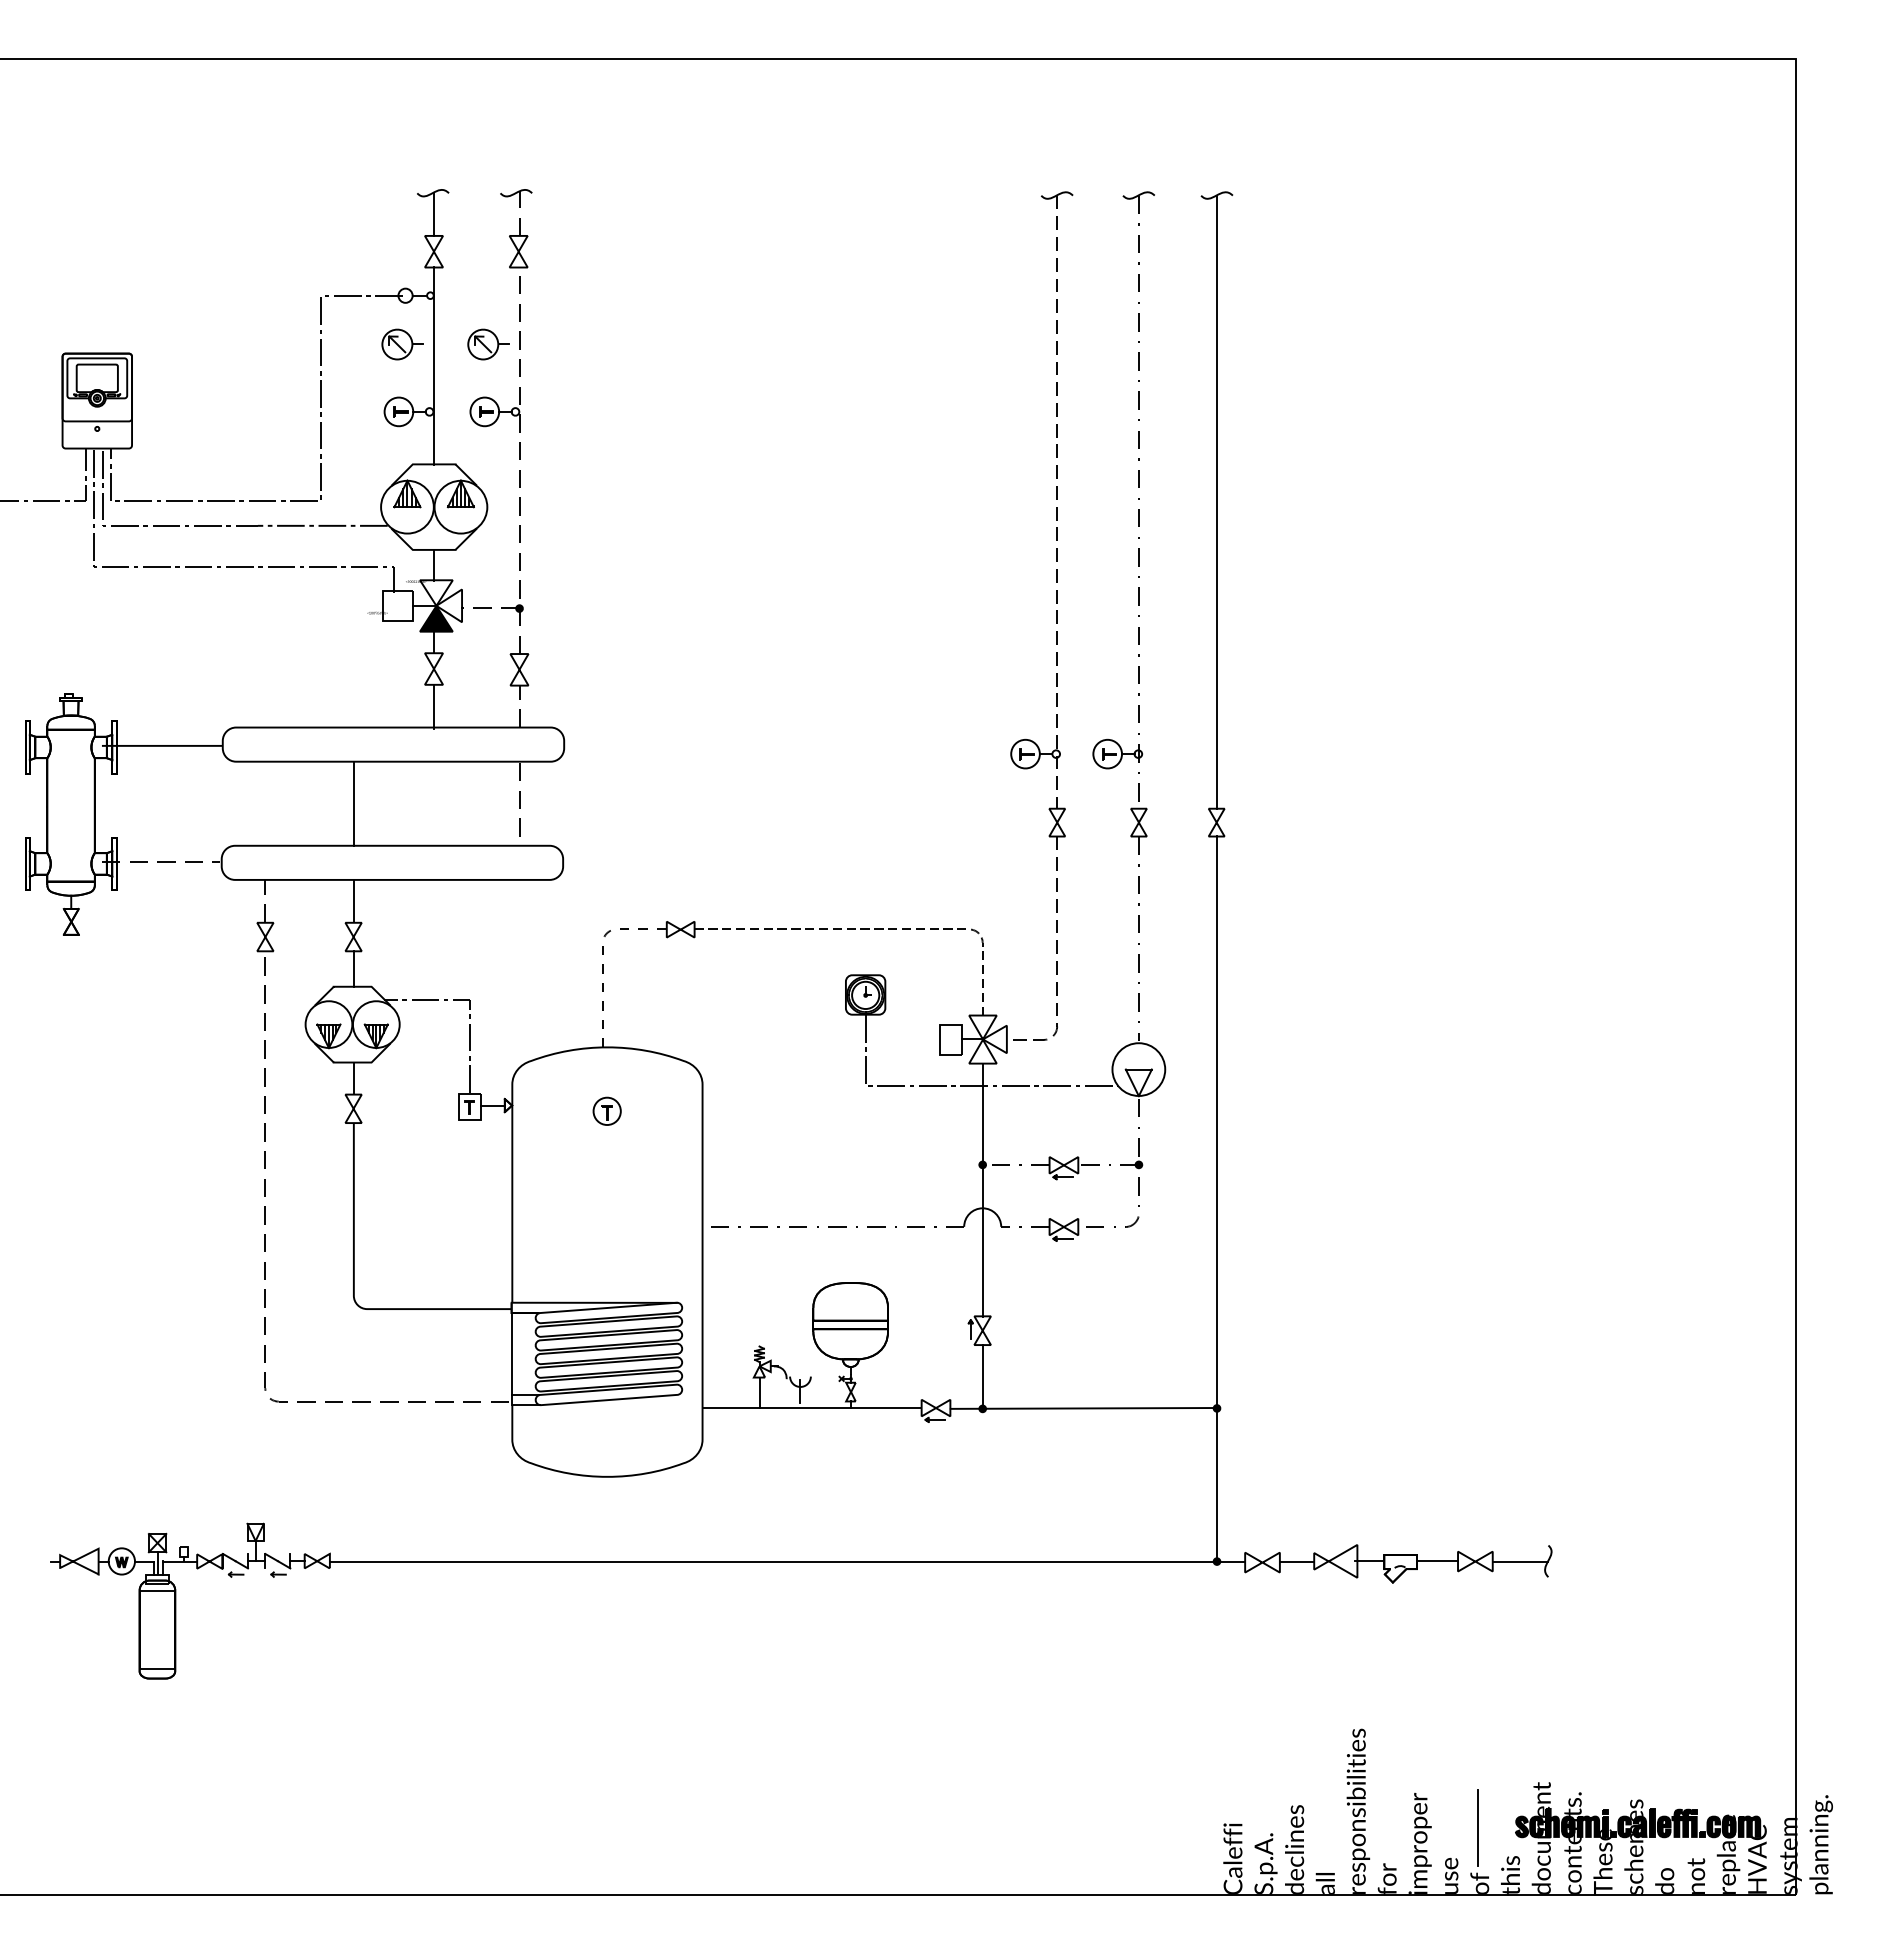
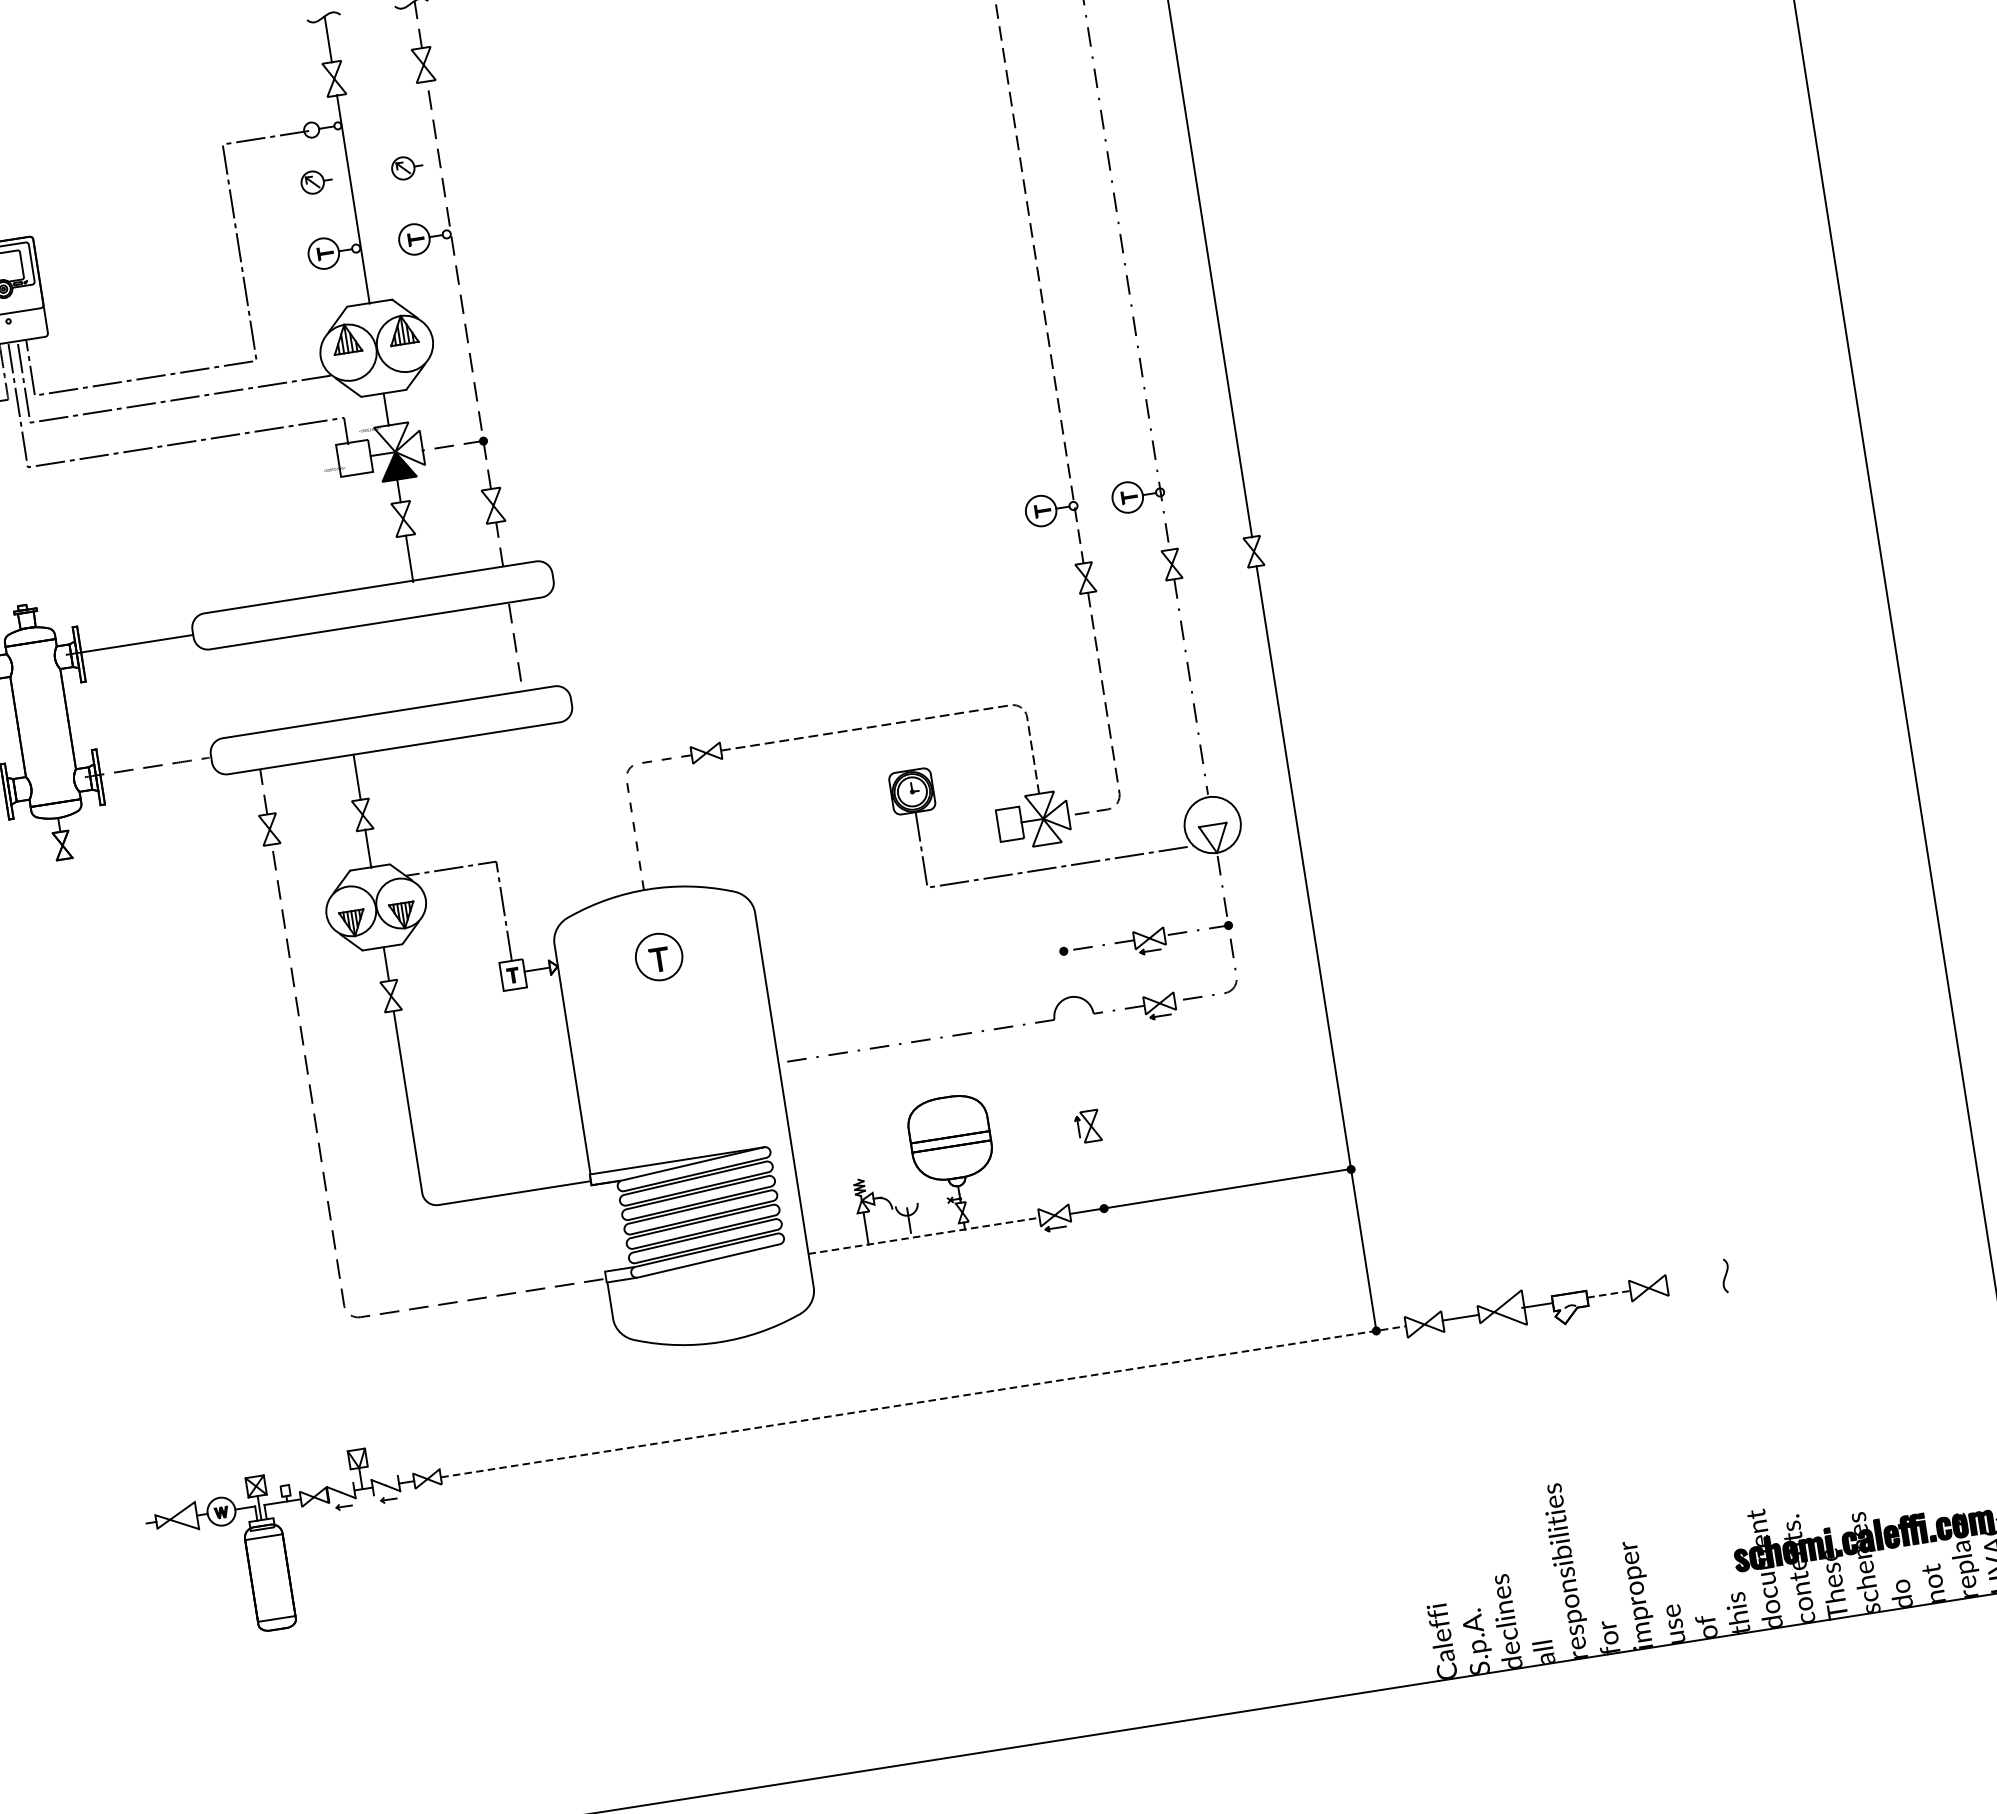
part: (402, 344) -> (316, 181), size x0.7
part: (488, 344) -> (407, 167), size x0.7
line: (353, 803) -> (340, 674), removed
part: (606, 1110) -> (658, 956), size x1.6
line: (982, 1190) -> (1067, 978), removed
line: (512, 1353) -> (599, 1227), removed
line: (982, 1376) -> (1098, 1174), removed
line: (812, 1408) -> (924, 1236), solid -> dashed
line: (788, 1561) -> (924, 1401), solid -> dashed
line: (1438, 1561) -> (1609, 1294), solid -> dashed
line: (1519, 1561) -> (1695, 1280), removed
line: (1478, 1827) -> (1696, 1568), removed

